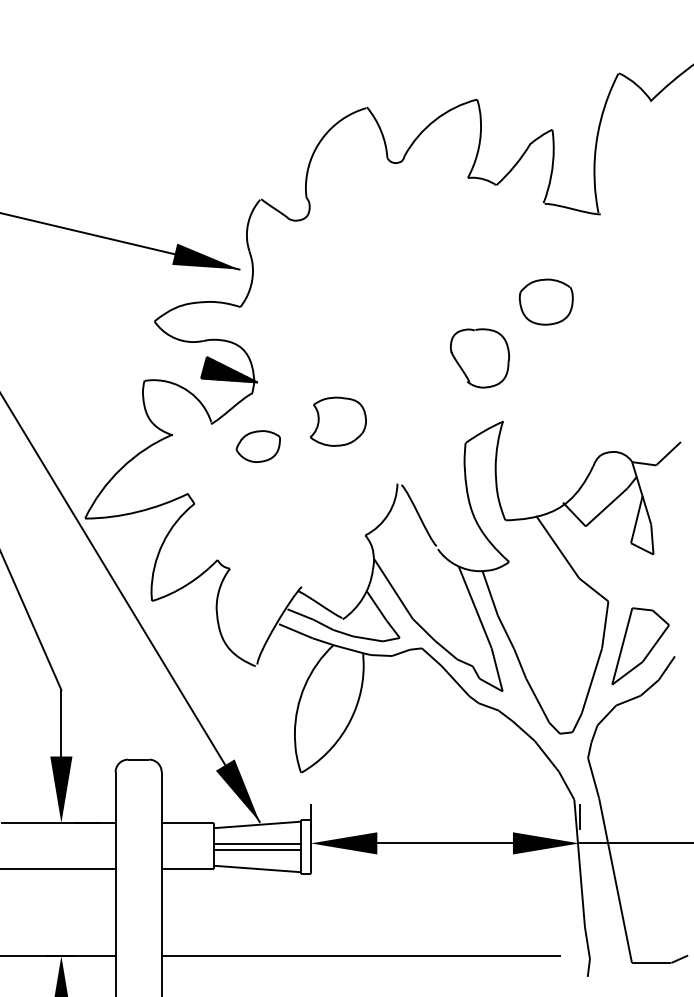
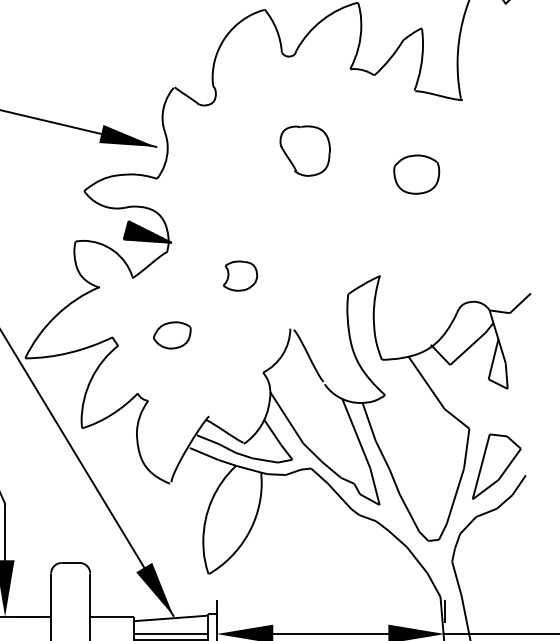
part: (480, 358) -> (305, 151), moved
part: (338, 421) -> (240, 275), size x0.71
part: (257, 446) -> (171, 335), moved

